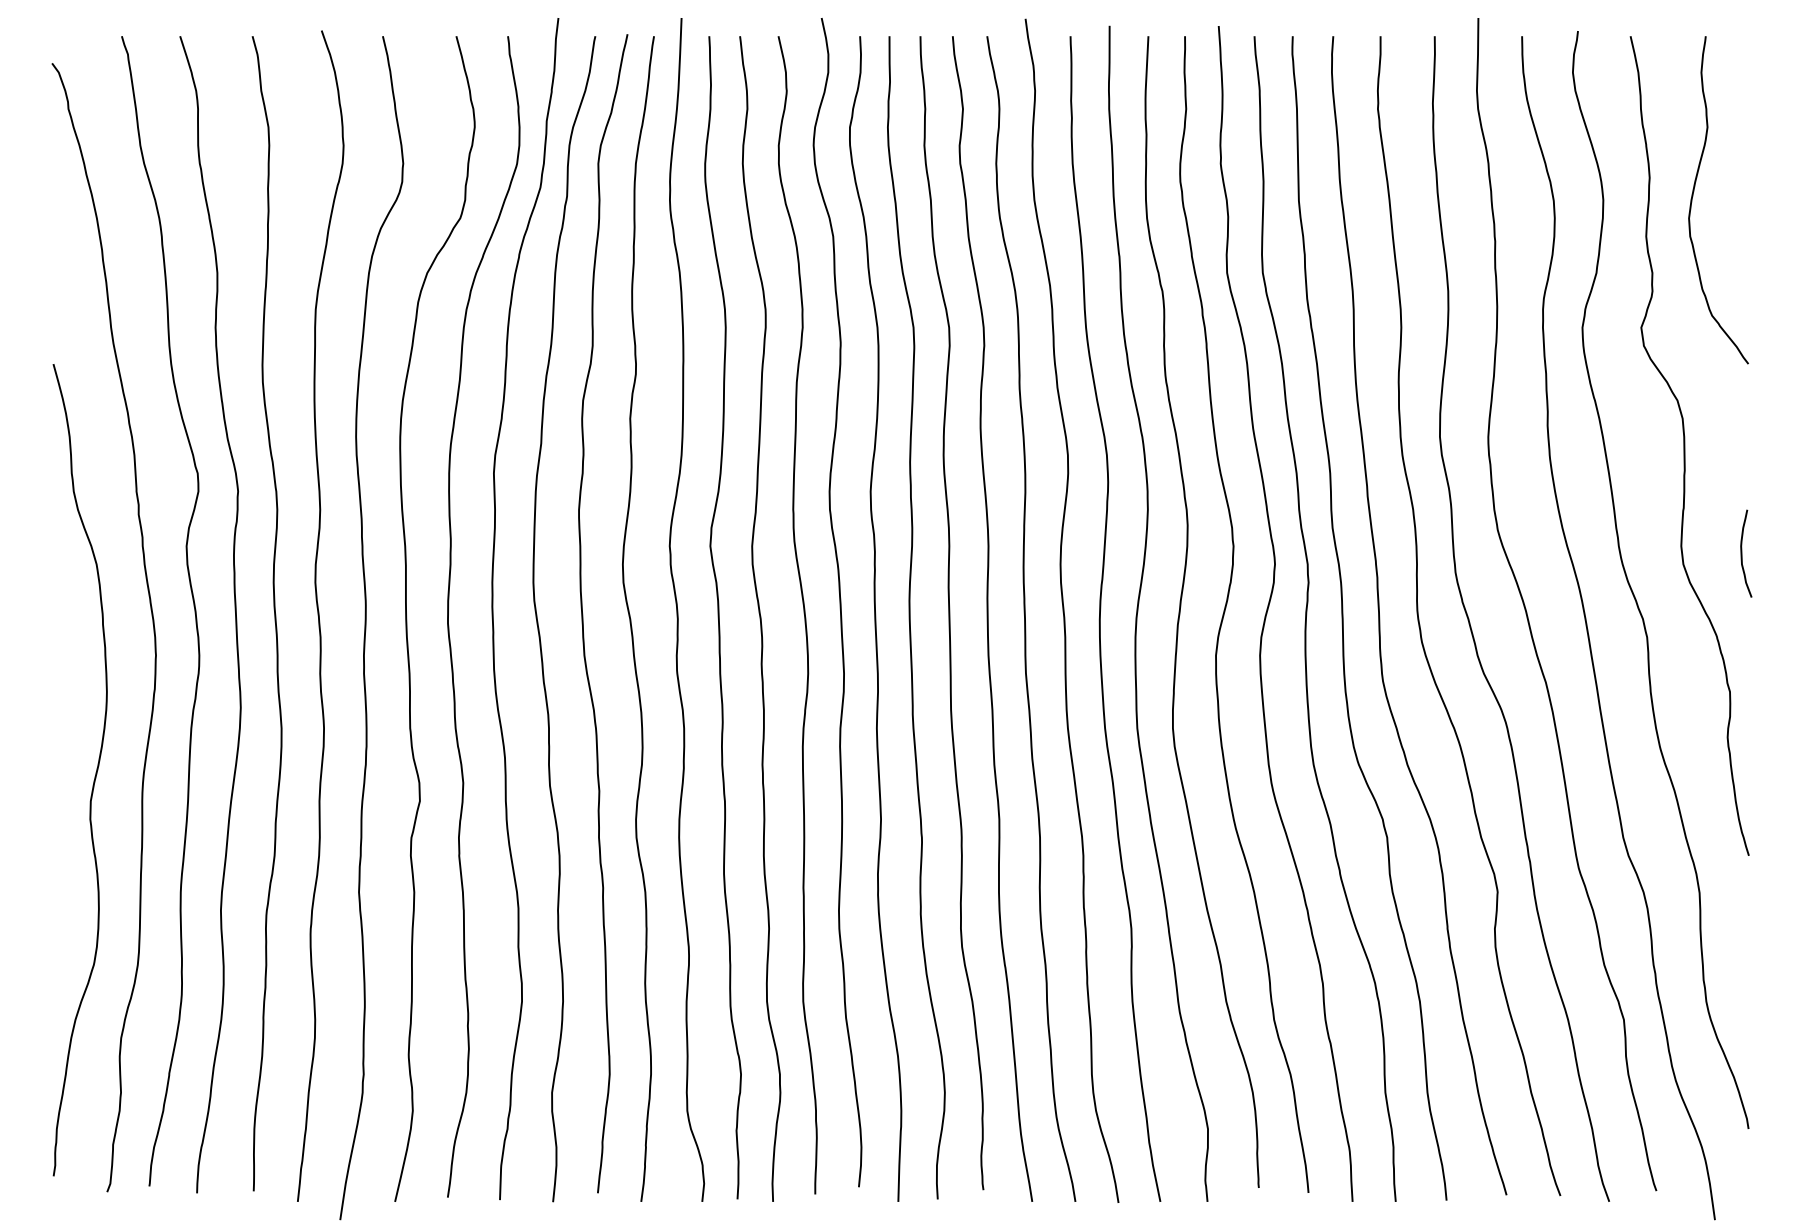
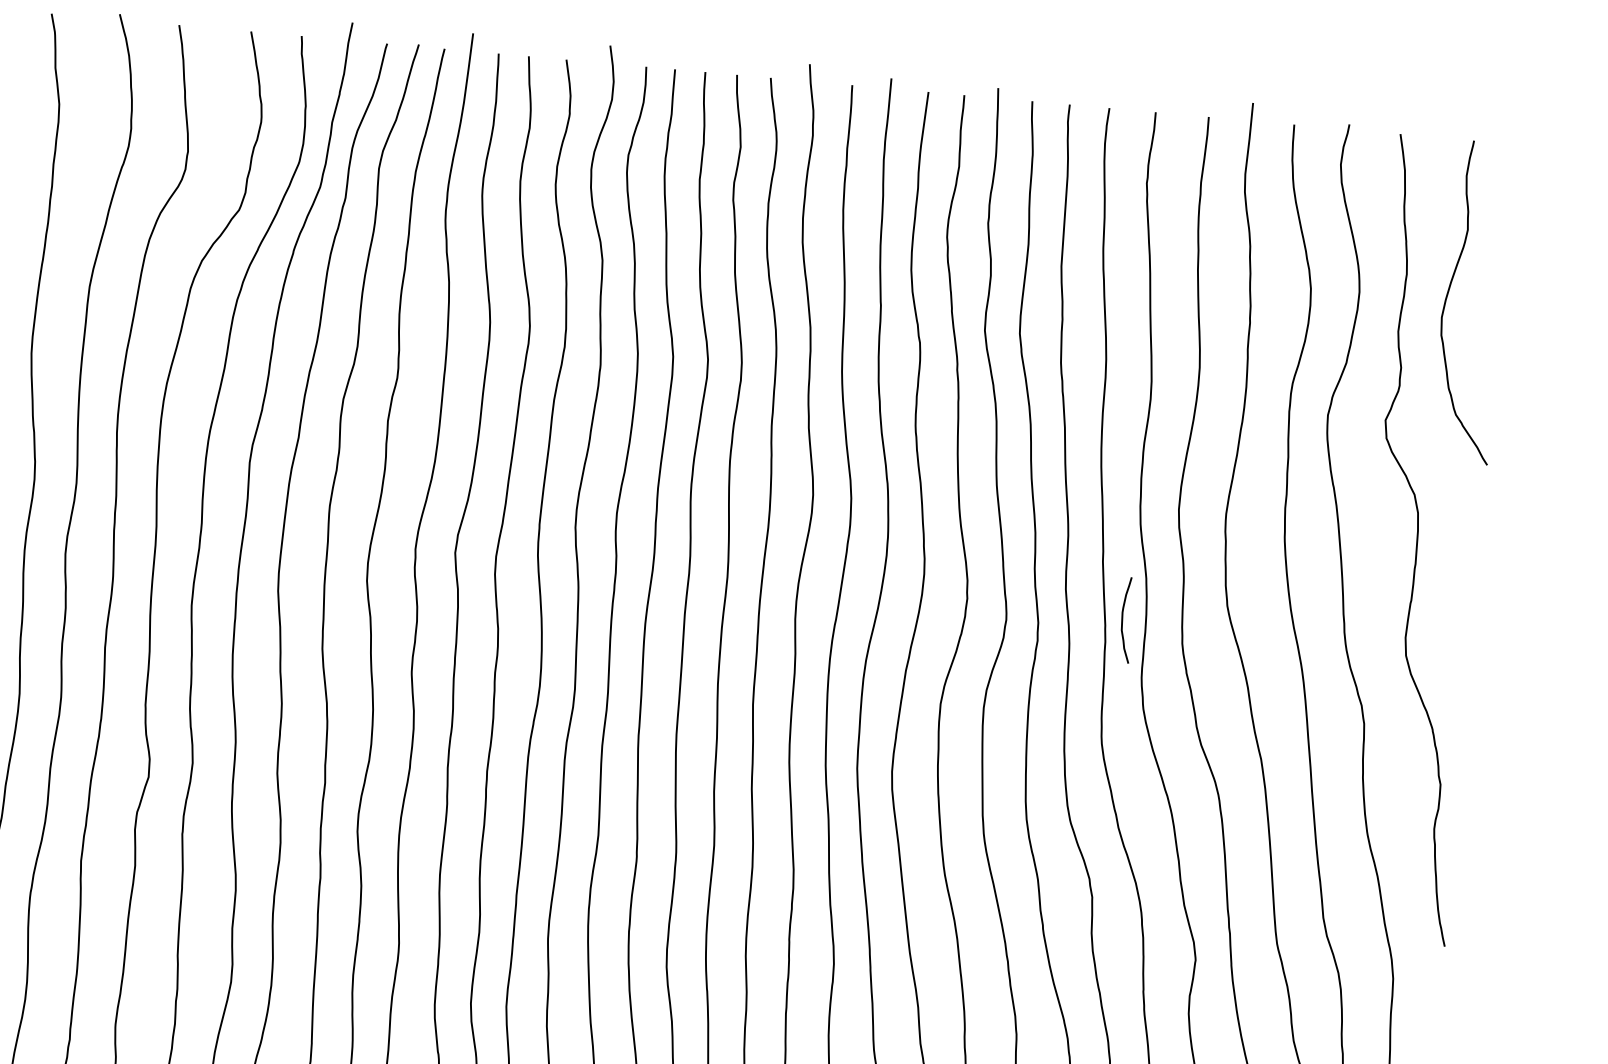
curve: (1742, 553) -> (1123, 619), moved

